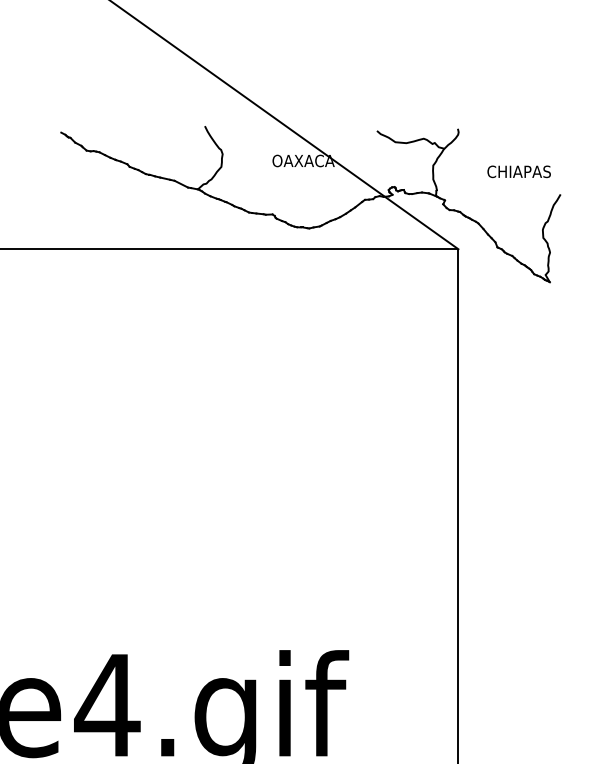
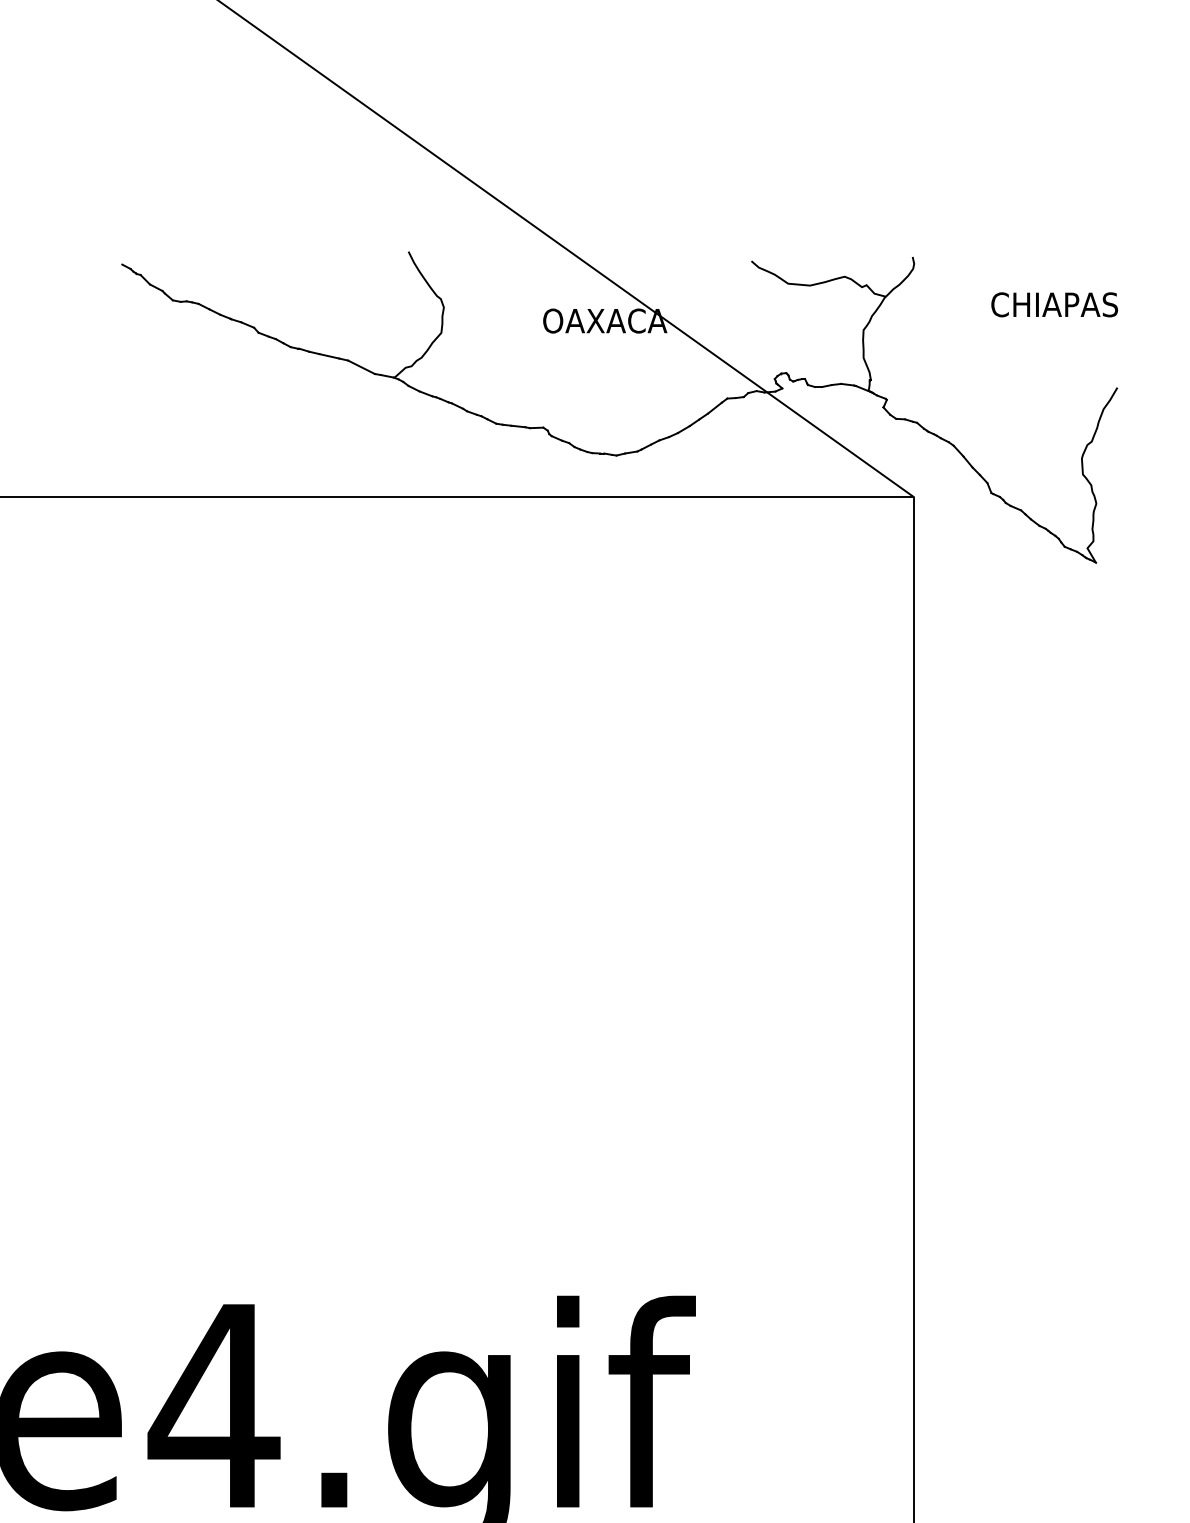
text: (518, 171) -> (1053, 304), moved

